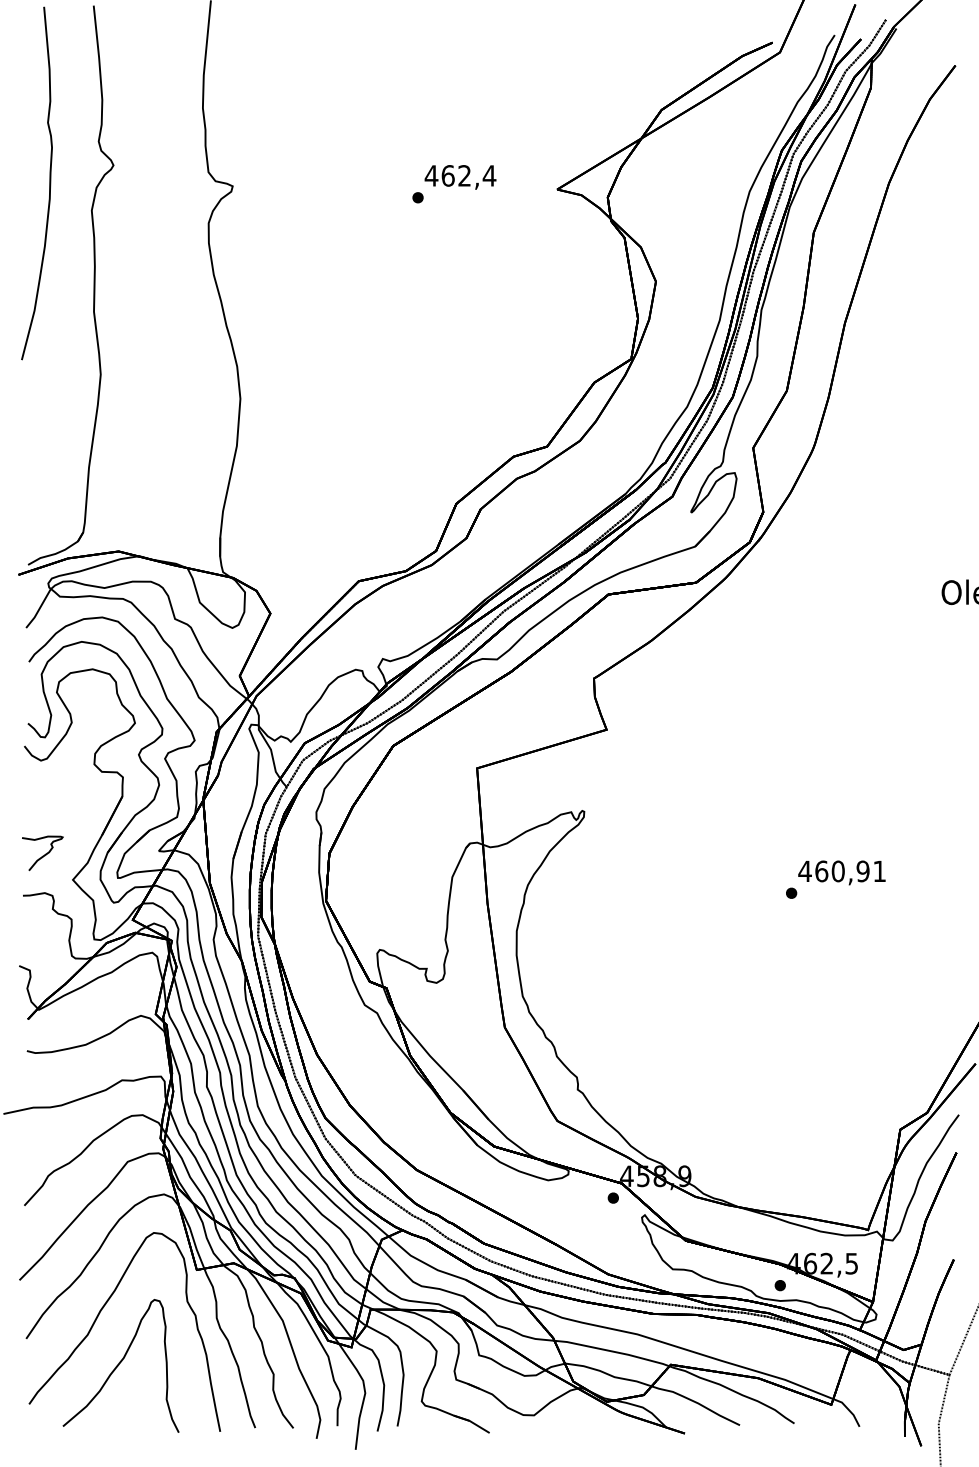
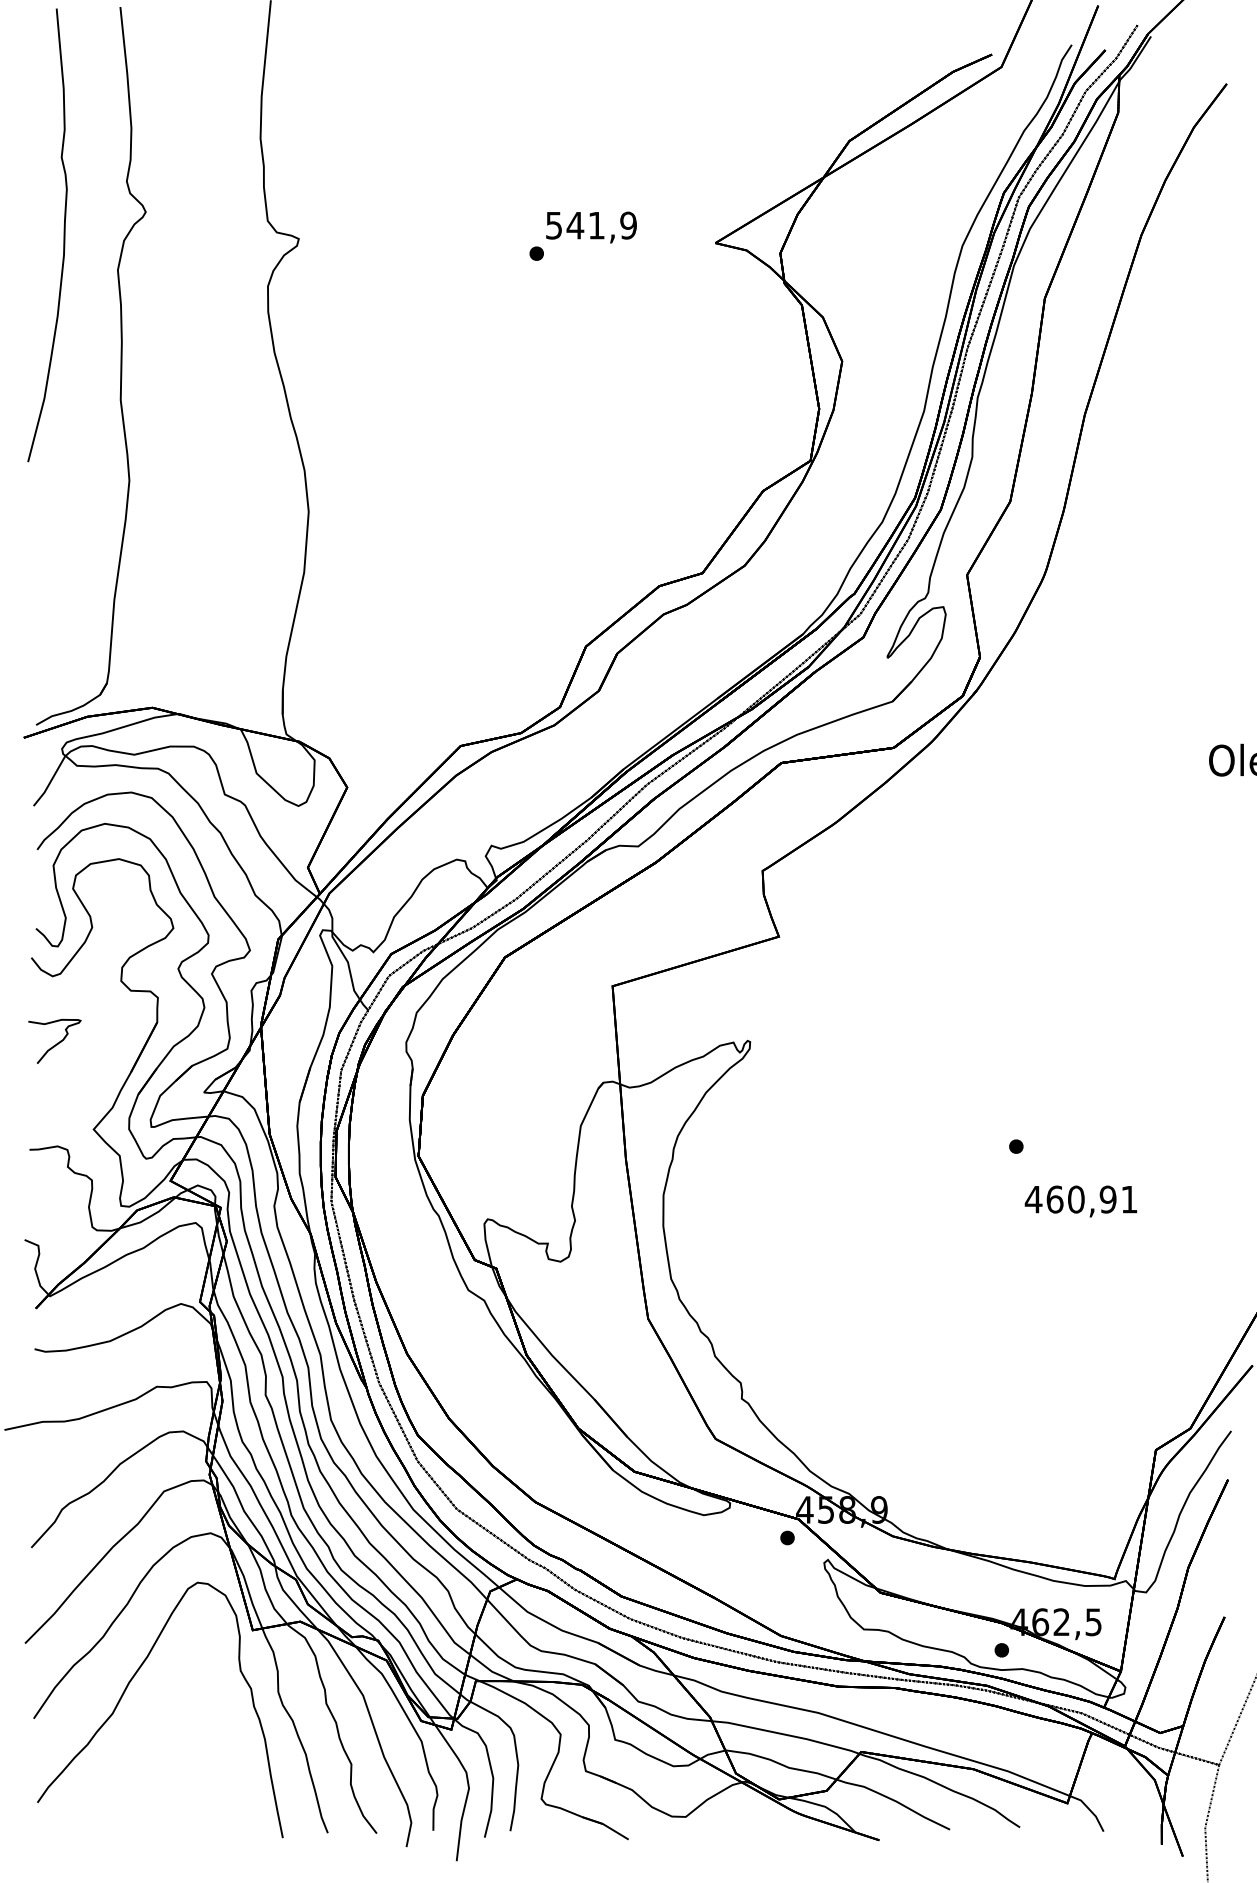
text: (460, 175) -> (591, 225), 462,4 -> 541,9
curve: (44, 854) -> (57, 1042), moved
text: (841, 872) -> (1080, 1201), moved
curve: (119, 1364) -> (153, 1751), removed

